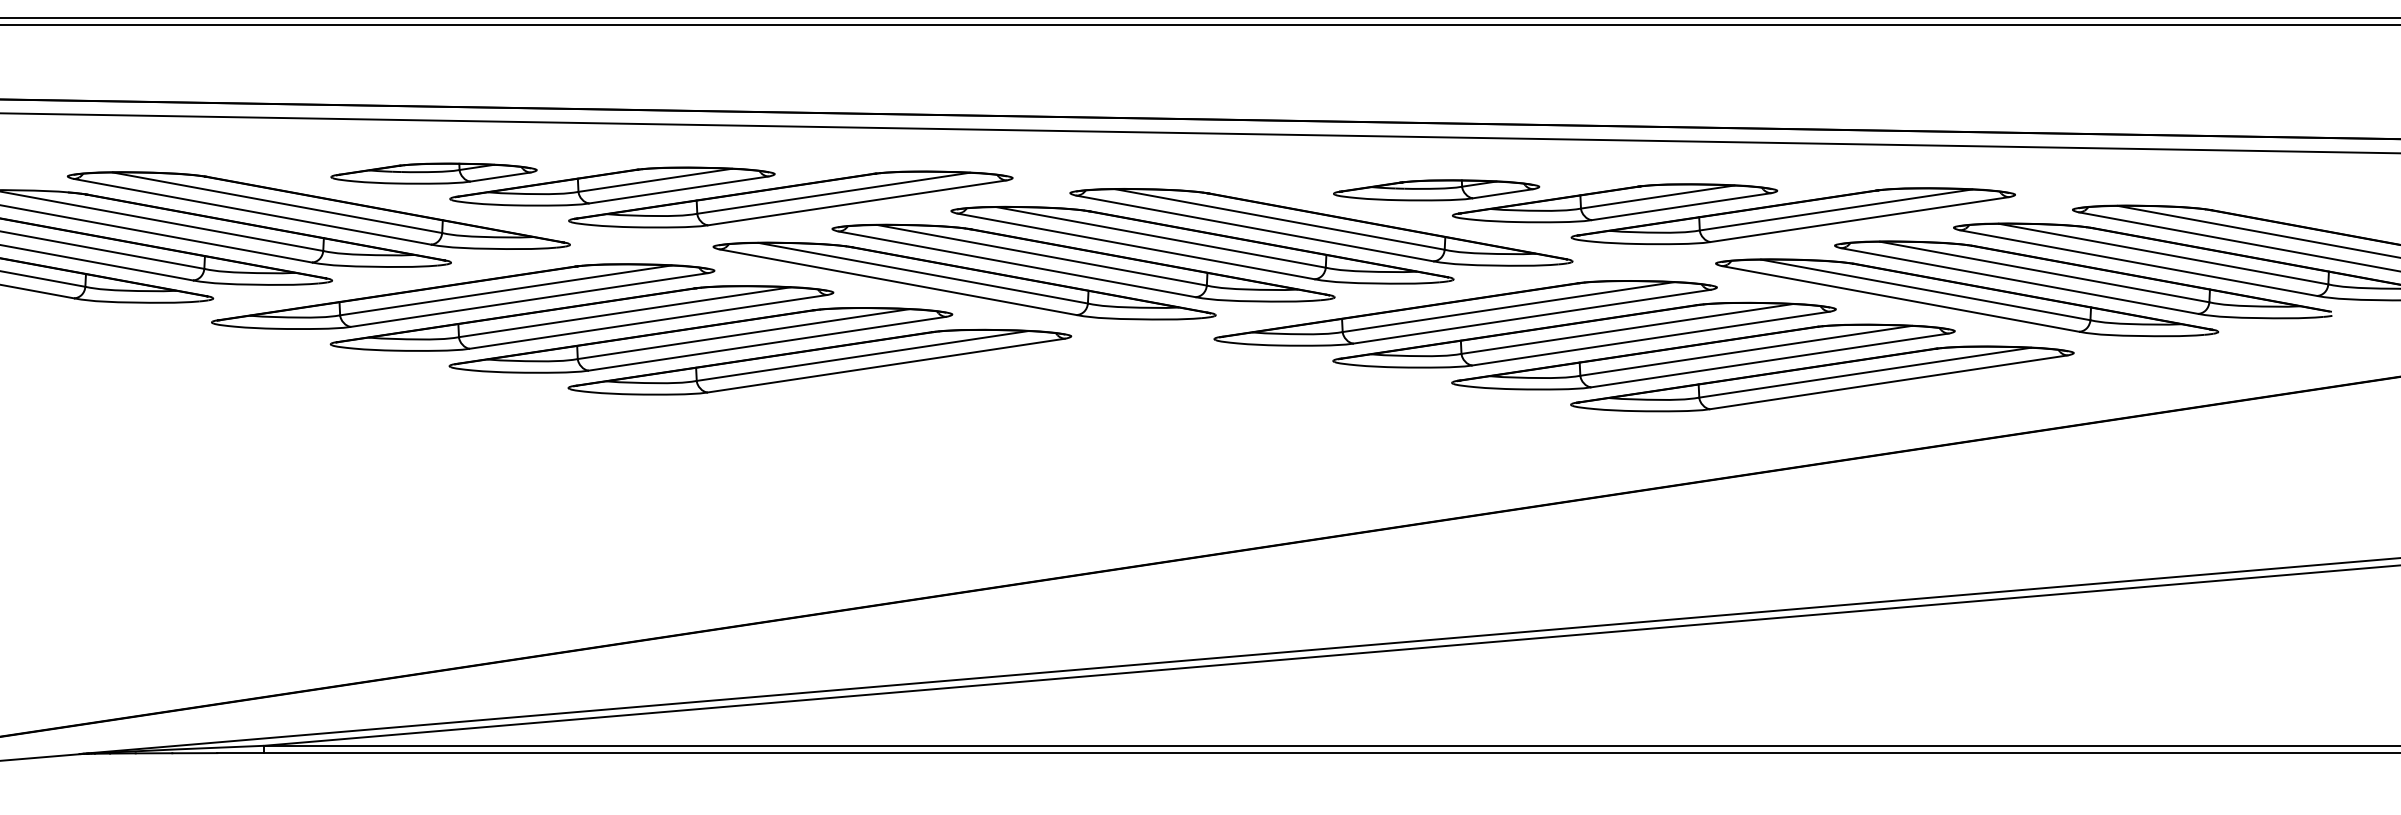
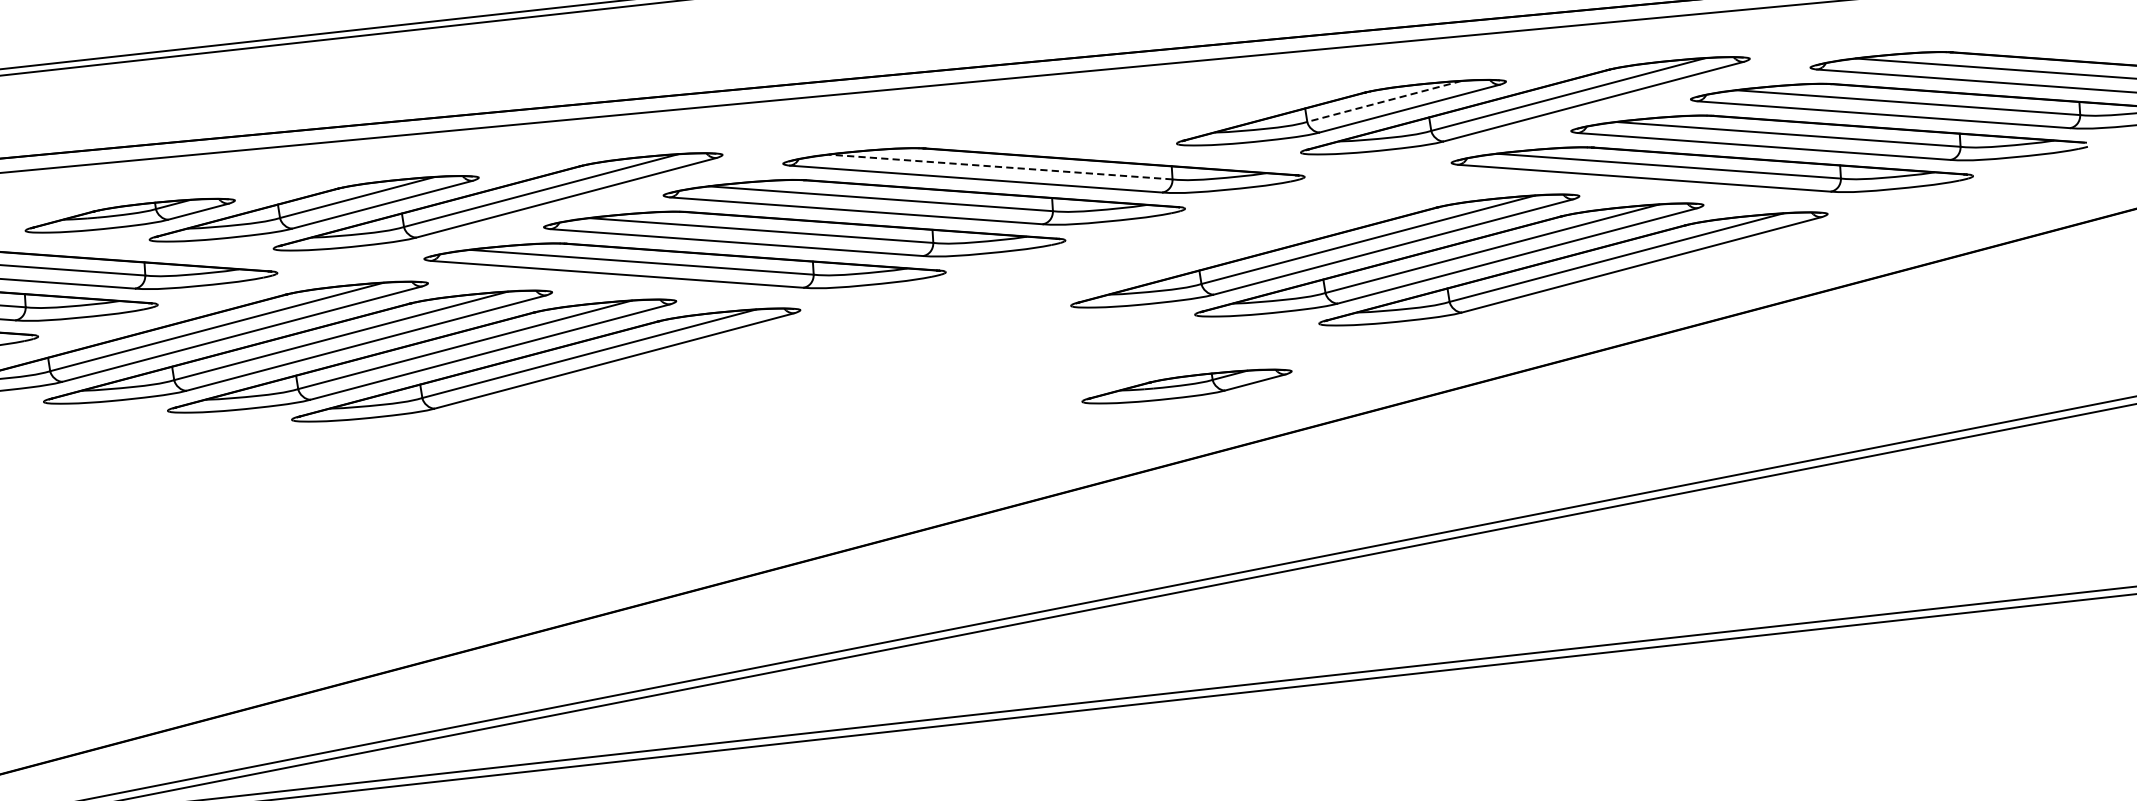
part: (1436, 190) -> (1186, 386), moved
line: (1657, 197) -> (1384, 101), solid -> dashed
line: (1279, 219) -> (1000, 167), solid -> dashed
part: (1465, 313) -> (1201, 242), removed

